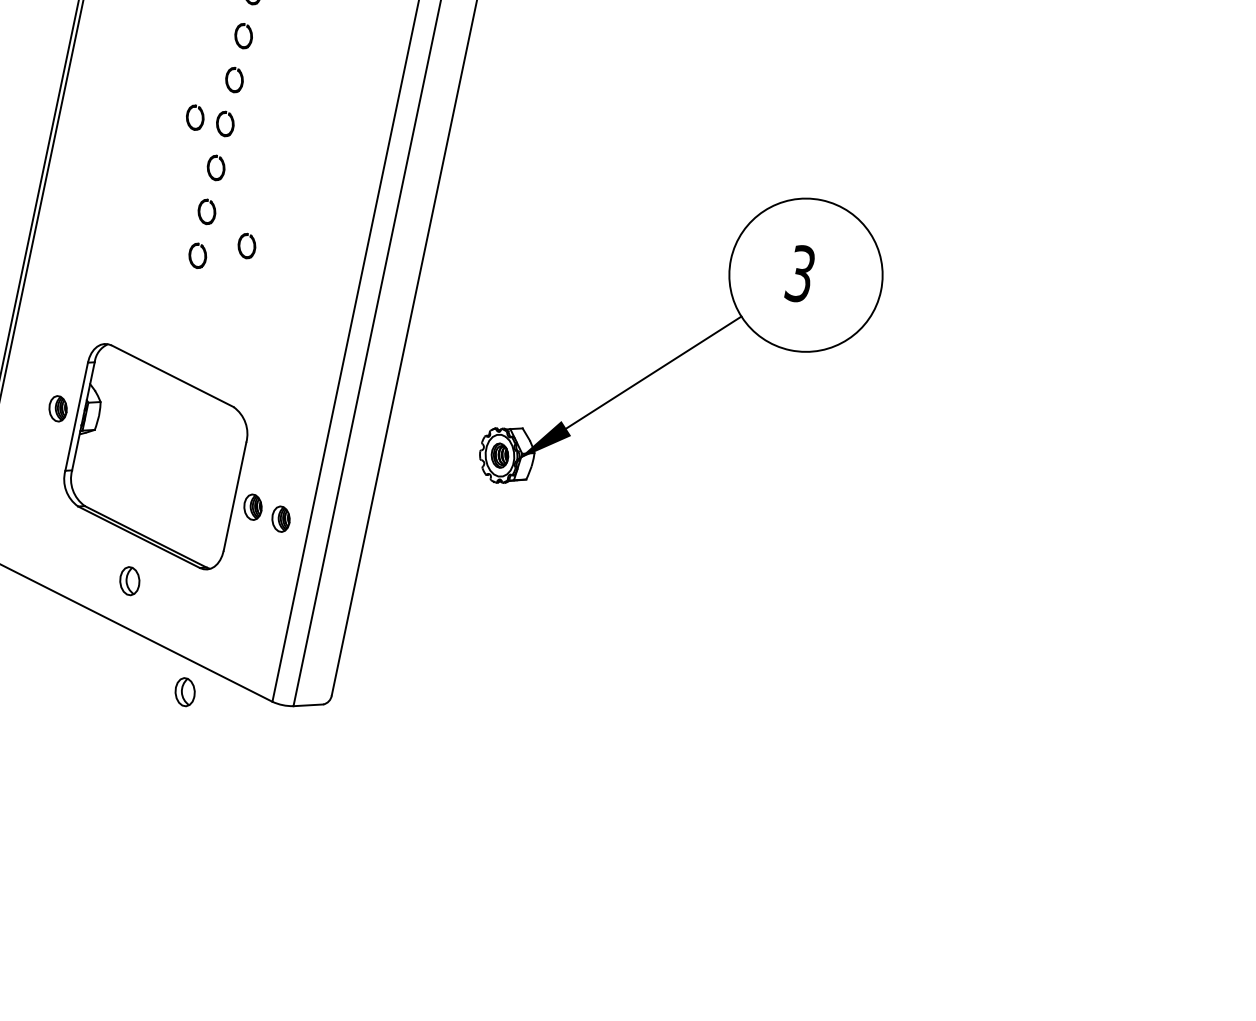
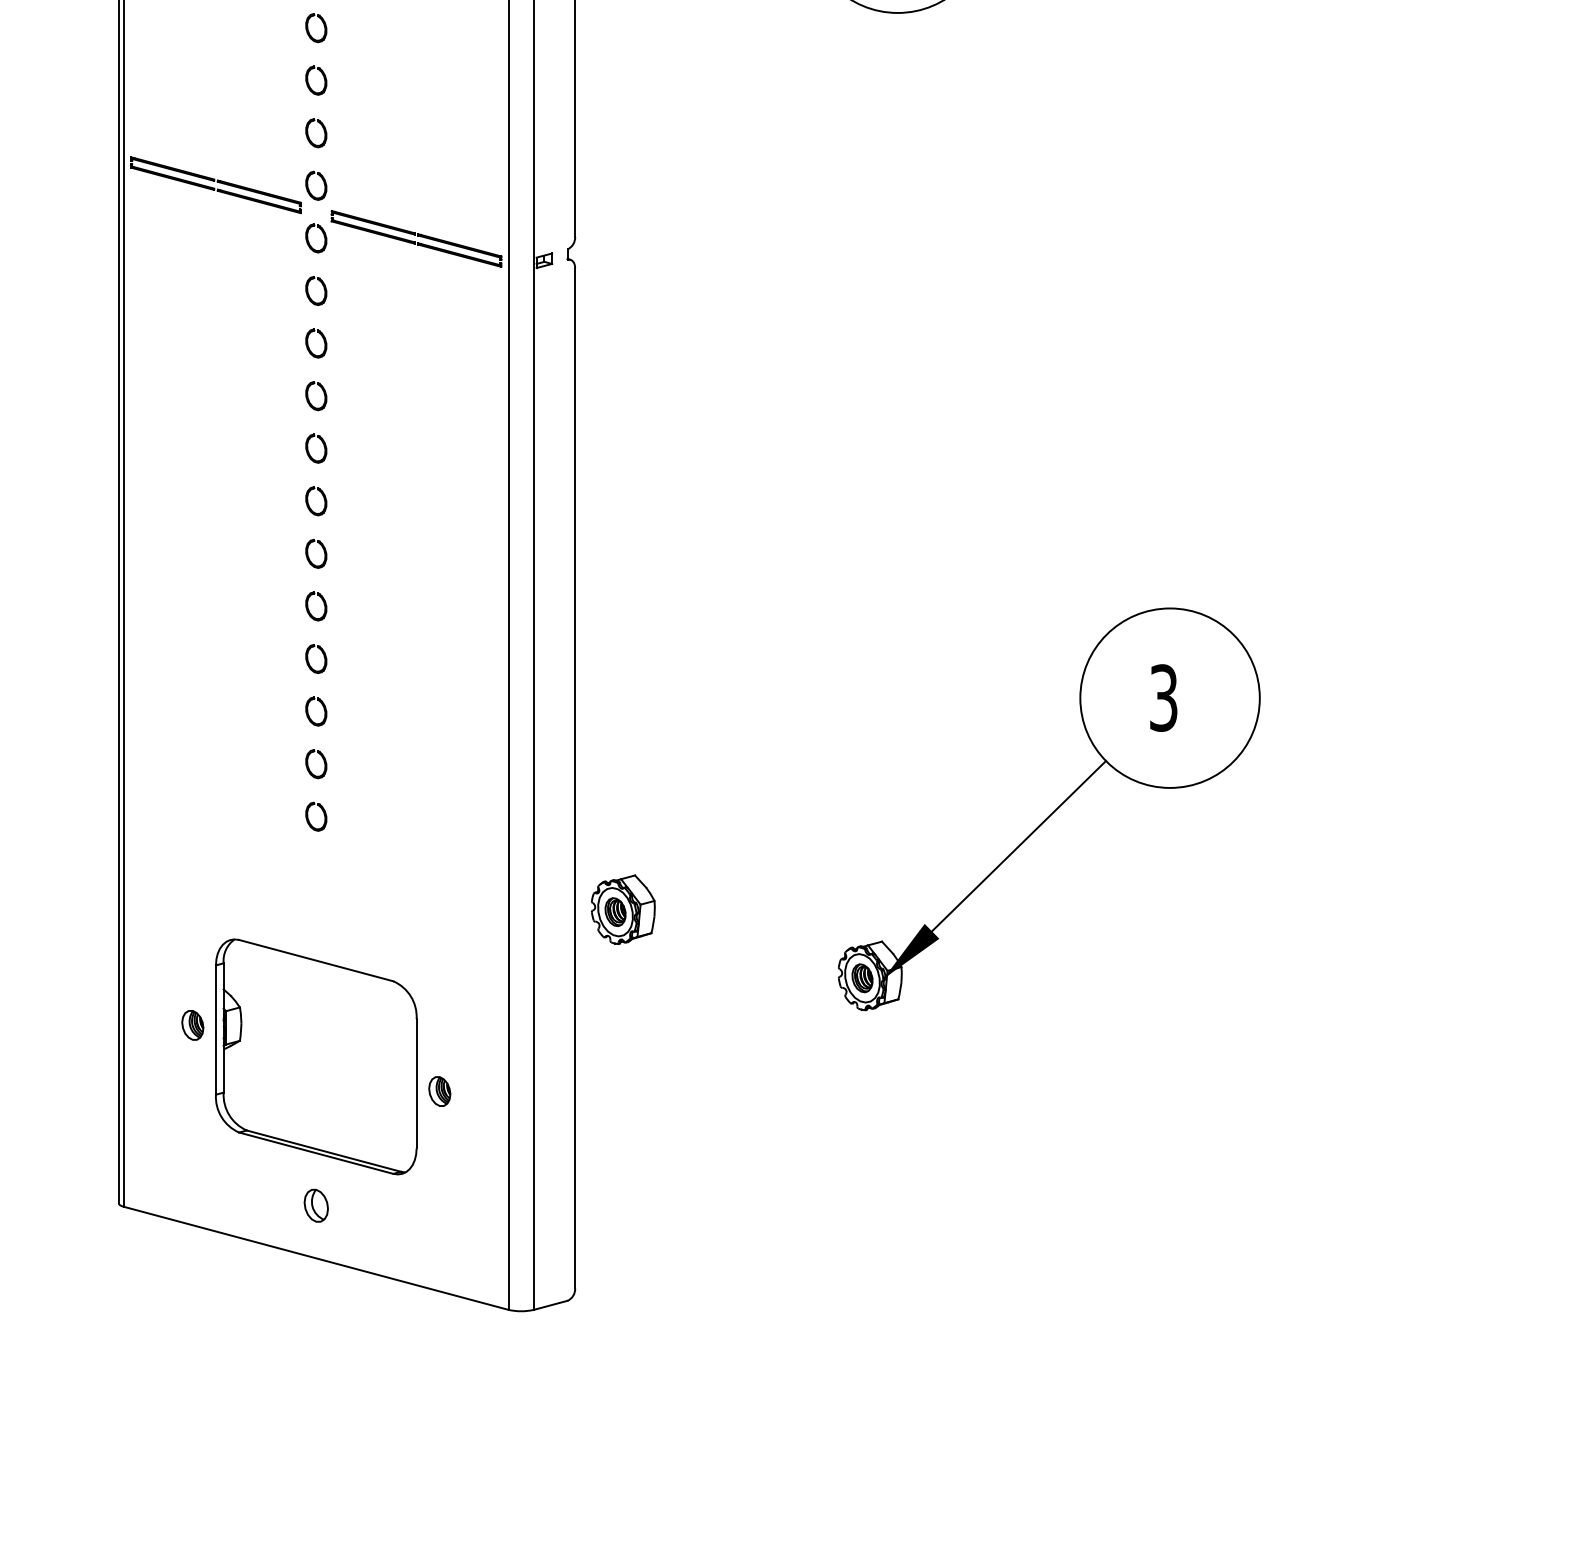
part: (201, 116) -> (287, 656), removed
part: (253, 245) -> (377, 791), removed
part: (684, 347) -> (1048, 809), moved
part: (438, 387) -> (623, 909), added
part: (280, 519) -> (474, 1098), removed
part: (184, 691) -> (405, 1319), removed

